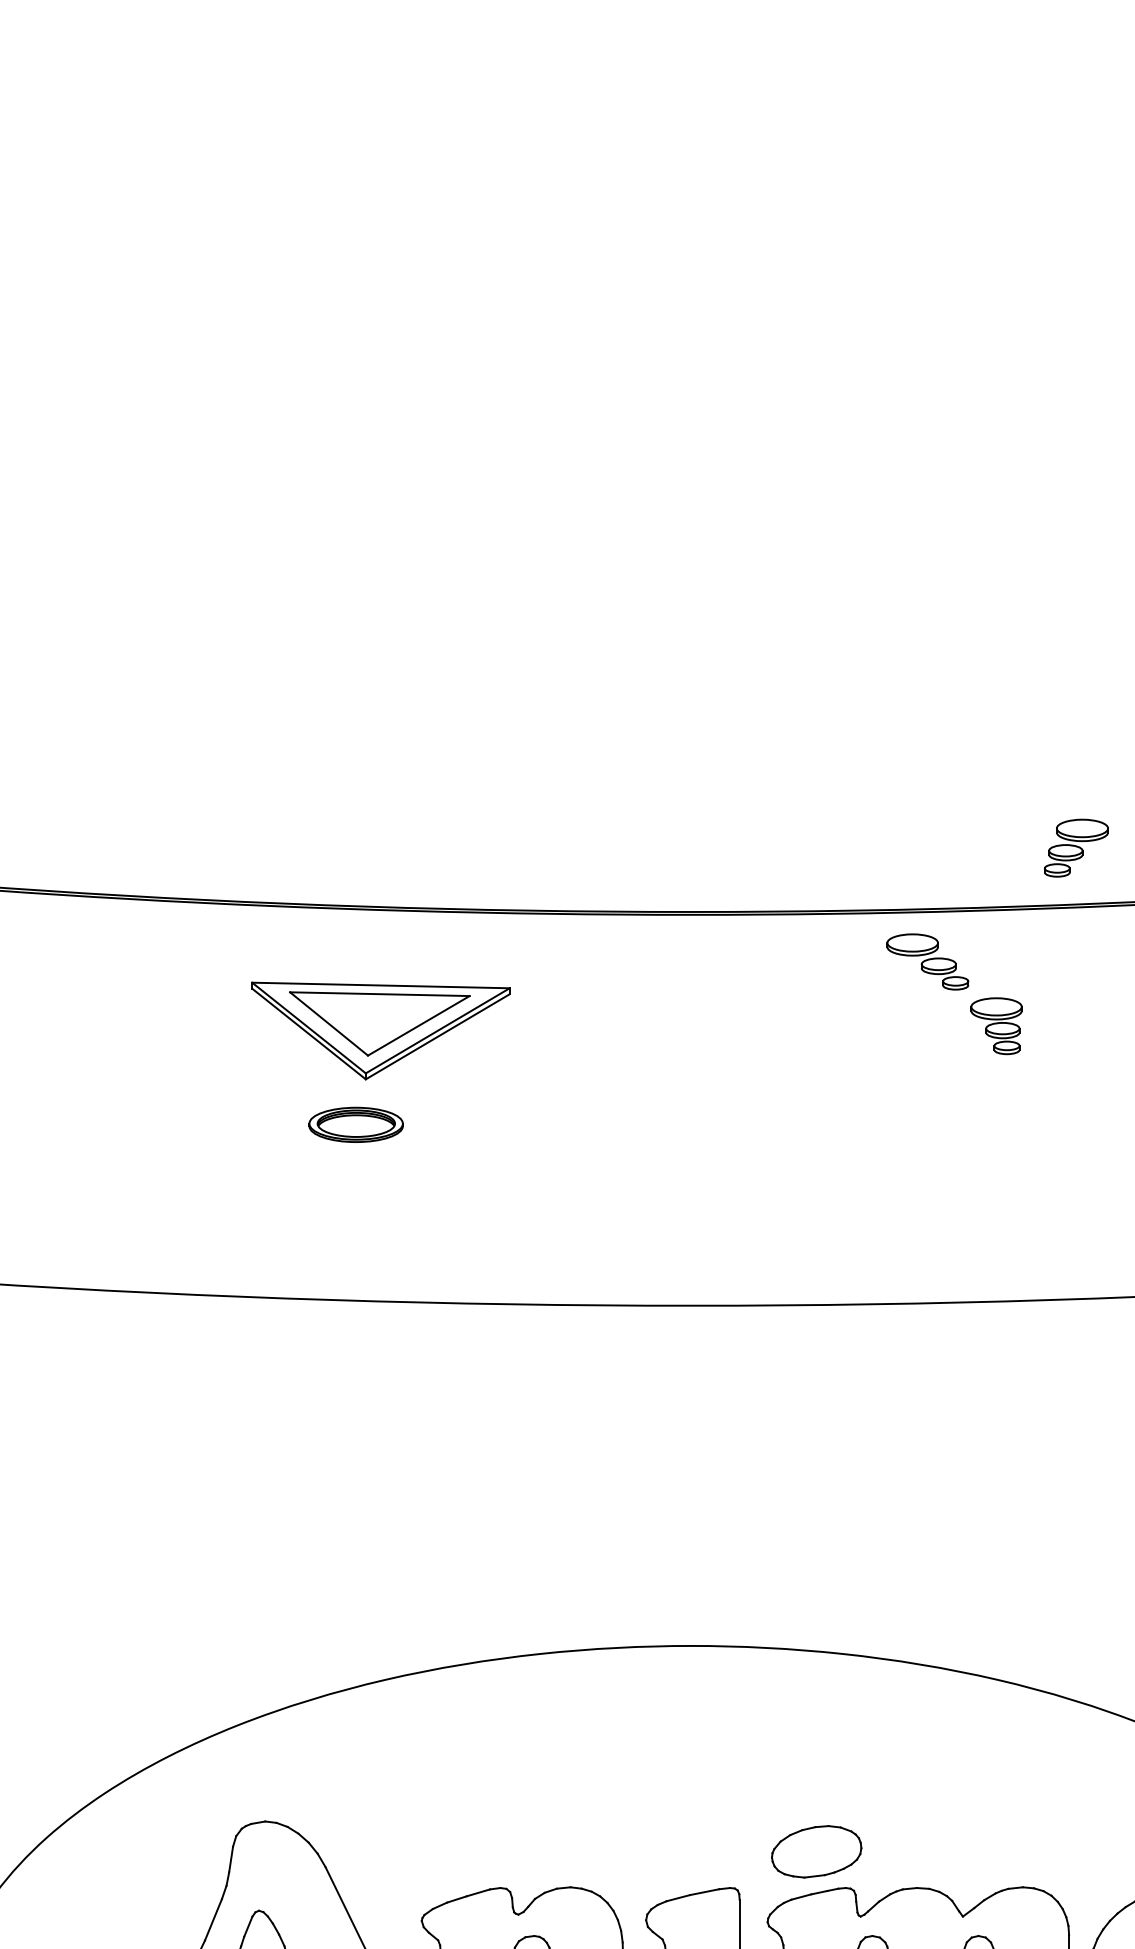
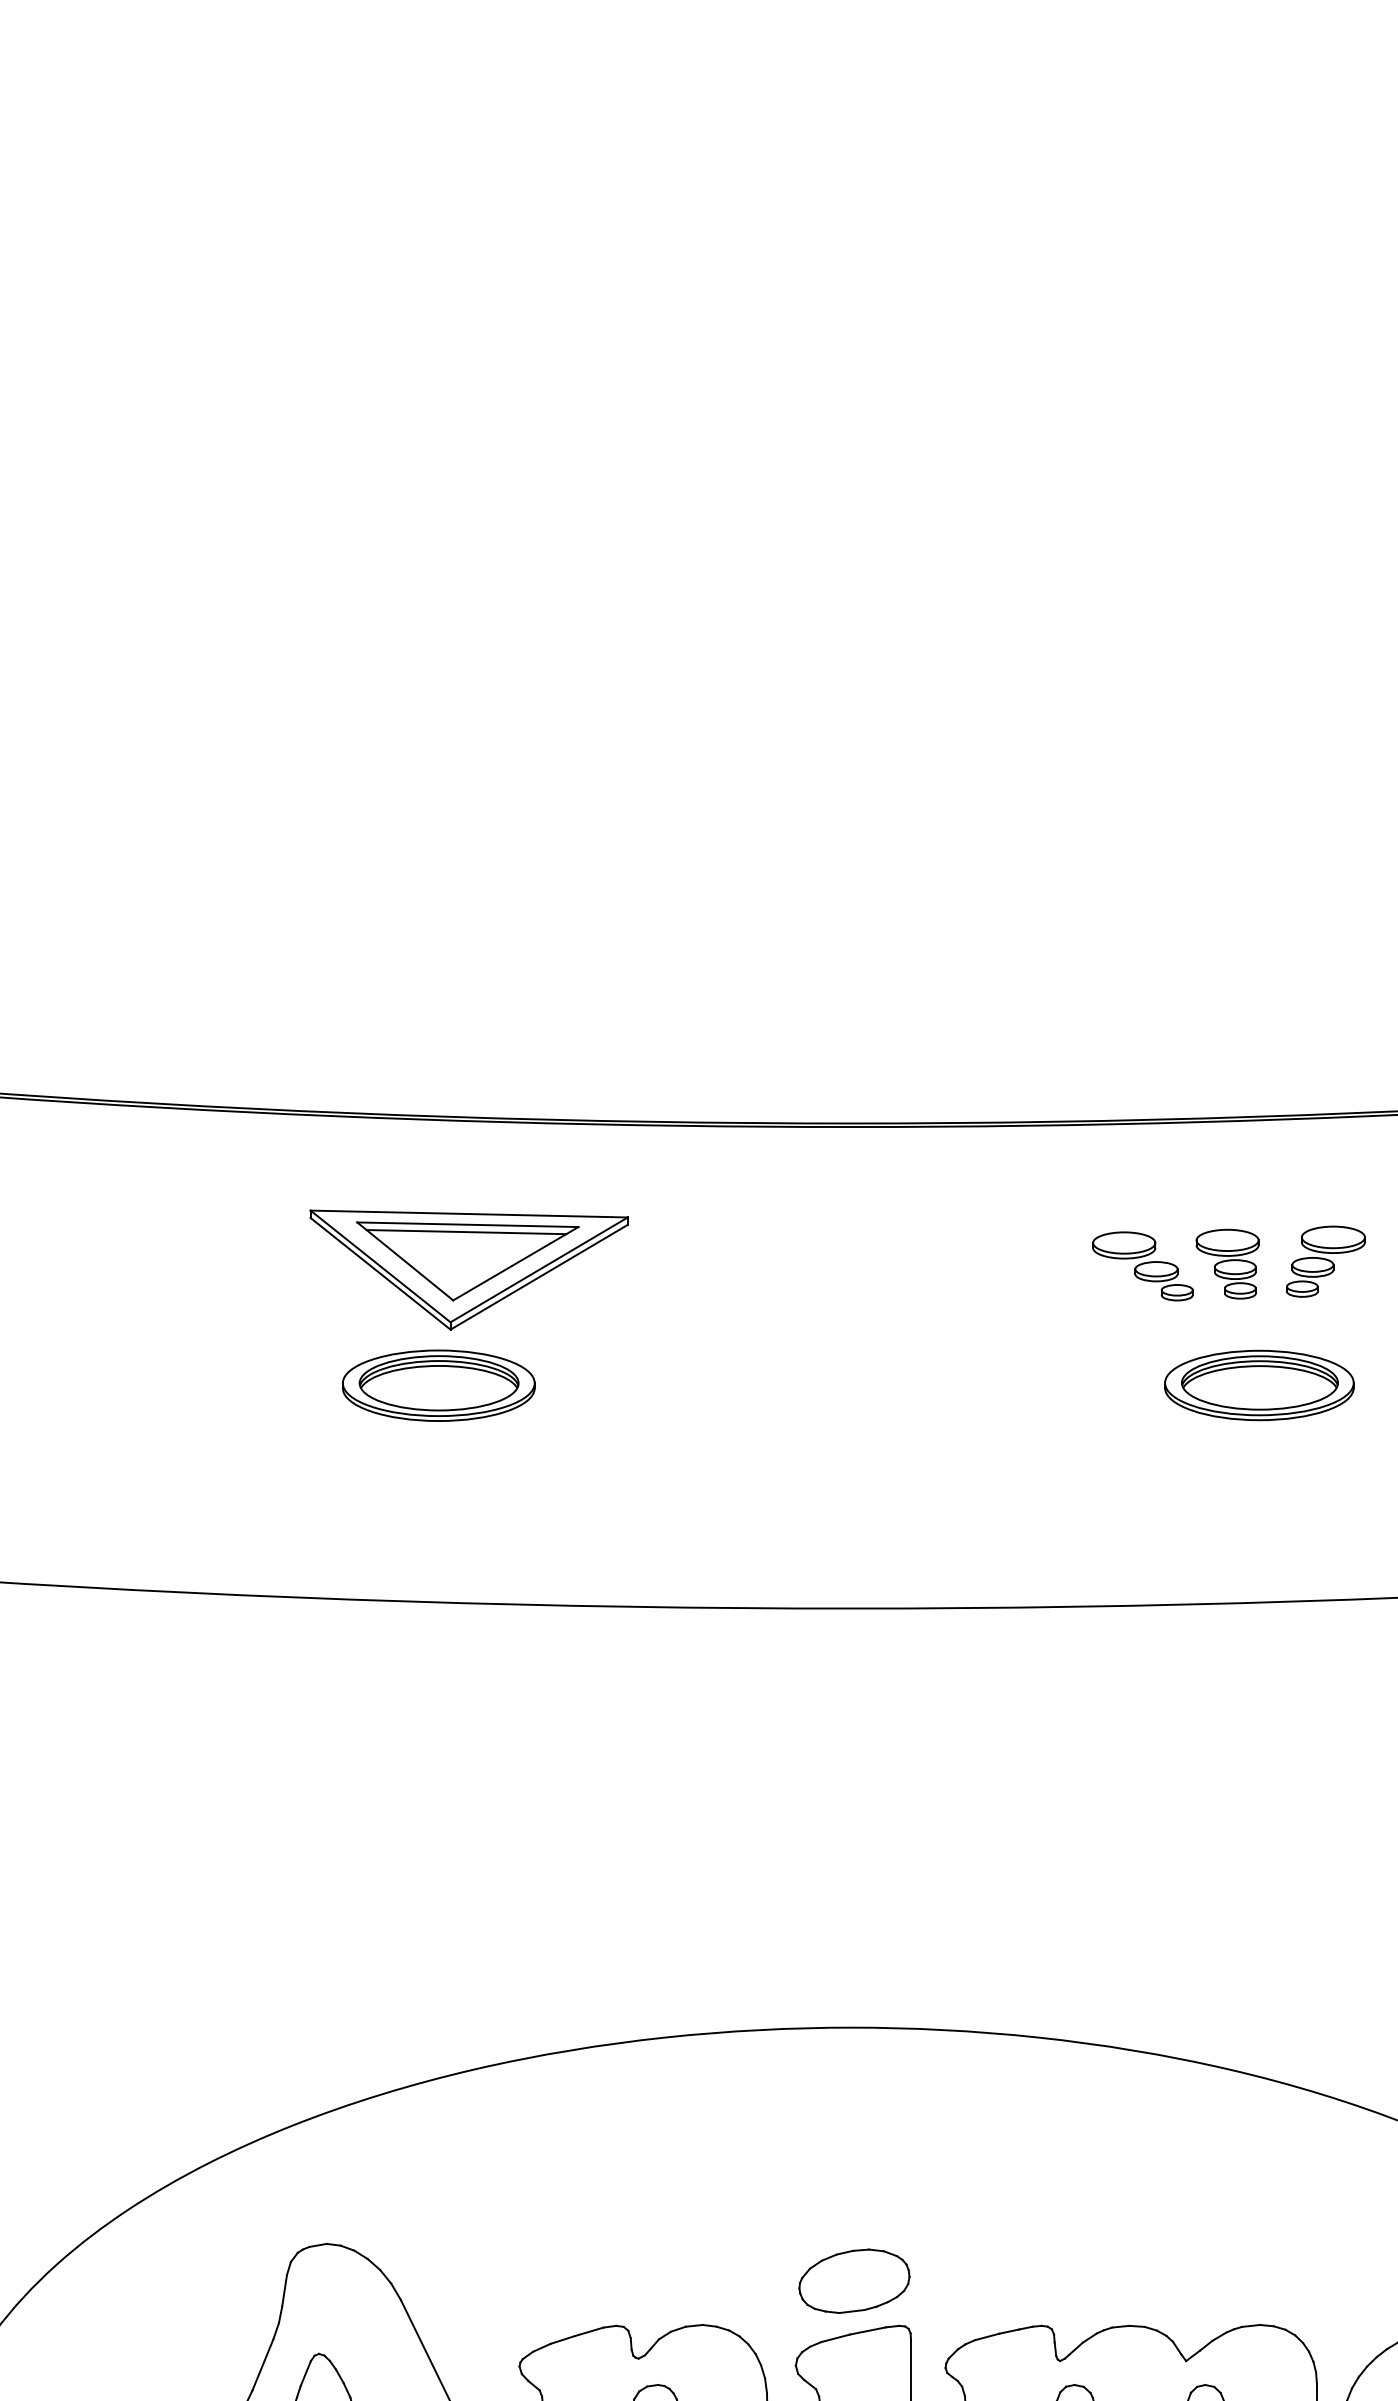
part: (1076, 847) -> (1326, 1260), moved
part: (927, 961) -> (1142, 1265), moved
line: (378, 999) -> (466, 1231), added
part: (355, 1124) -> (437, 1385), size x1.67
part: (1022, 1124) -> (1259, 1385), added
part: (816, 1851) -> (854, 2280), moved

